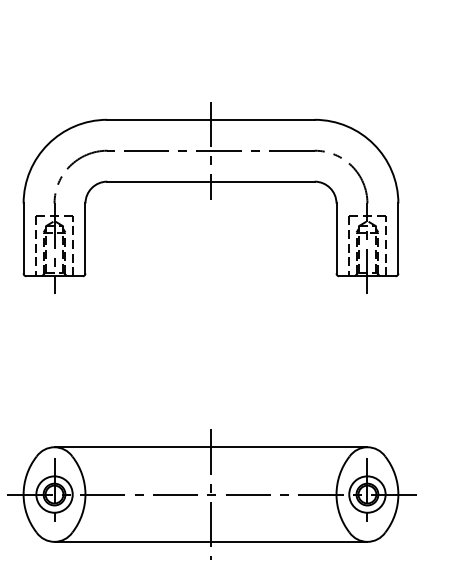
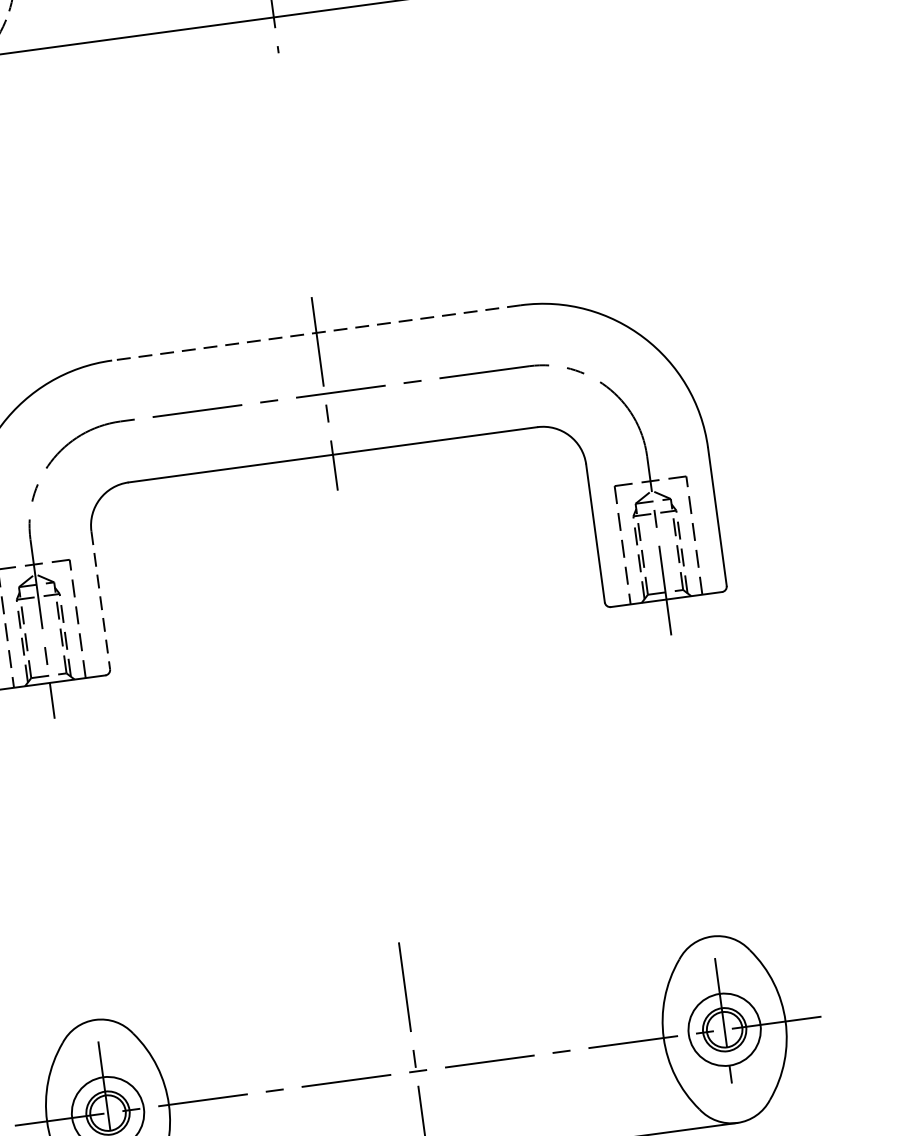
line: (210, 119) -> (315, 332), solid -> dashed
line: (85, 239) -> (101, 602), solid -> dashed
line: (210, 447) -> (402, 978), removed

